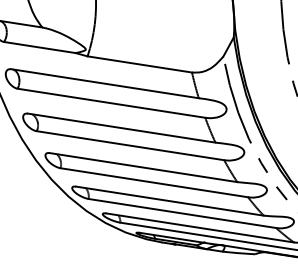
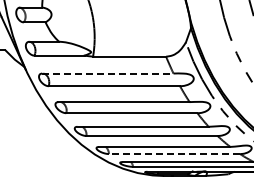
line: (104, 83) -> (107, 73), solid -> dashed
line: (182, 214) -> (174, 154), solid -> dashed

